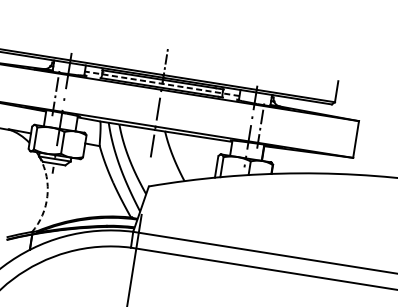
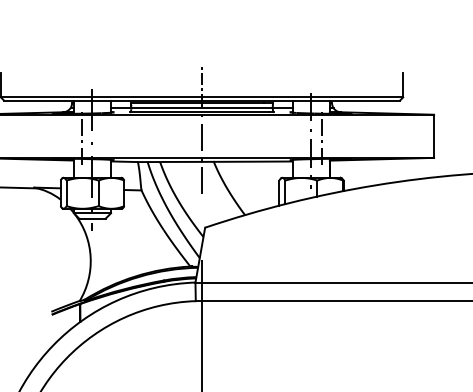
line: (161, 83) -> (201, 107), dashed -> solid
arc: (47, 196) -> (90, 257), dashed -> solid

